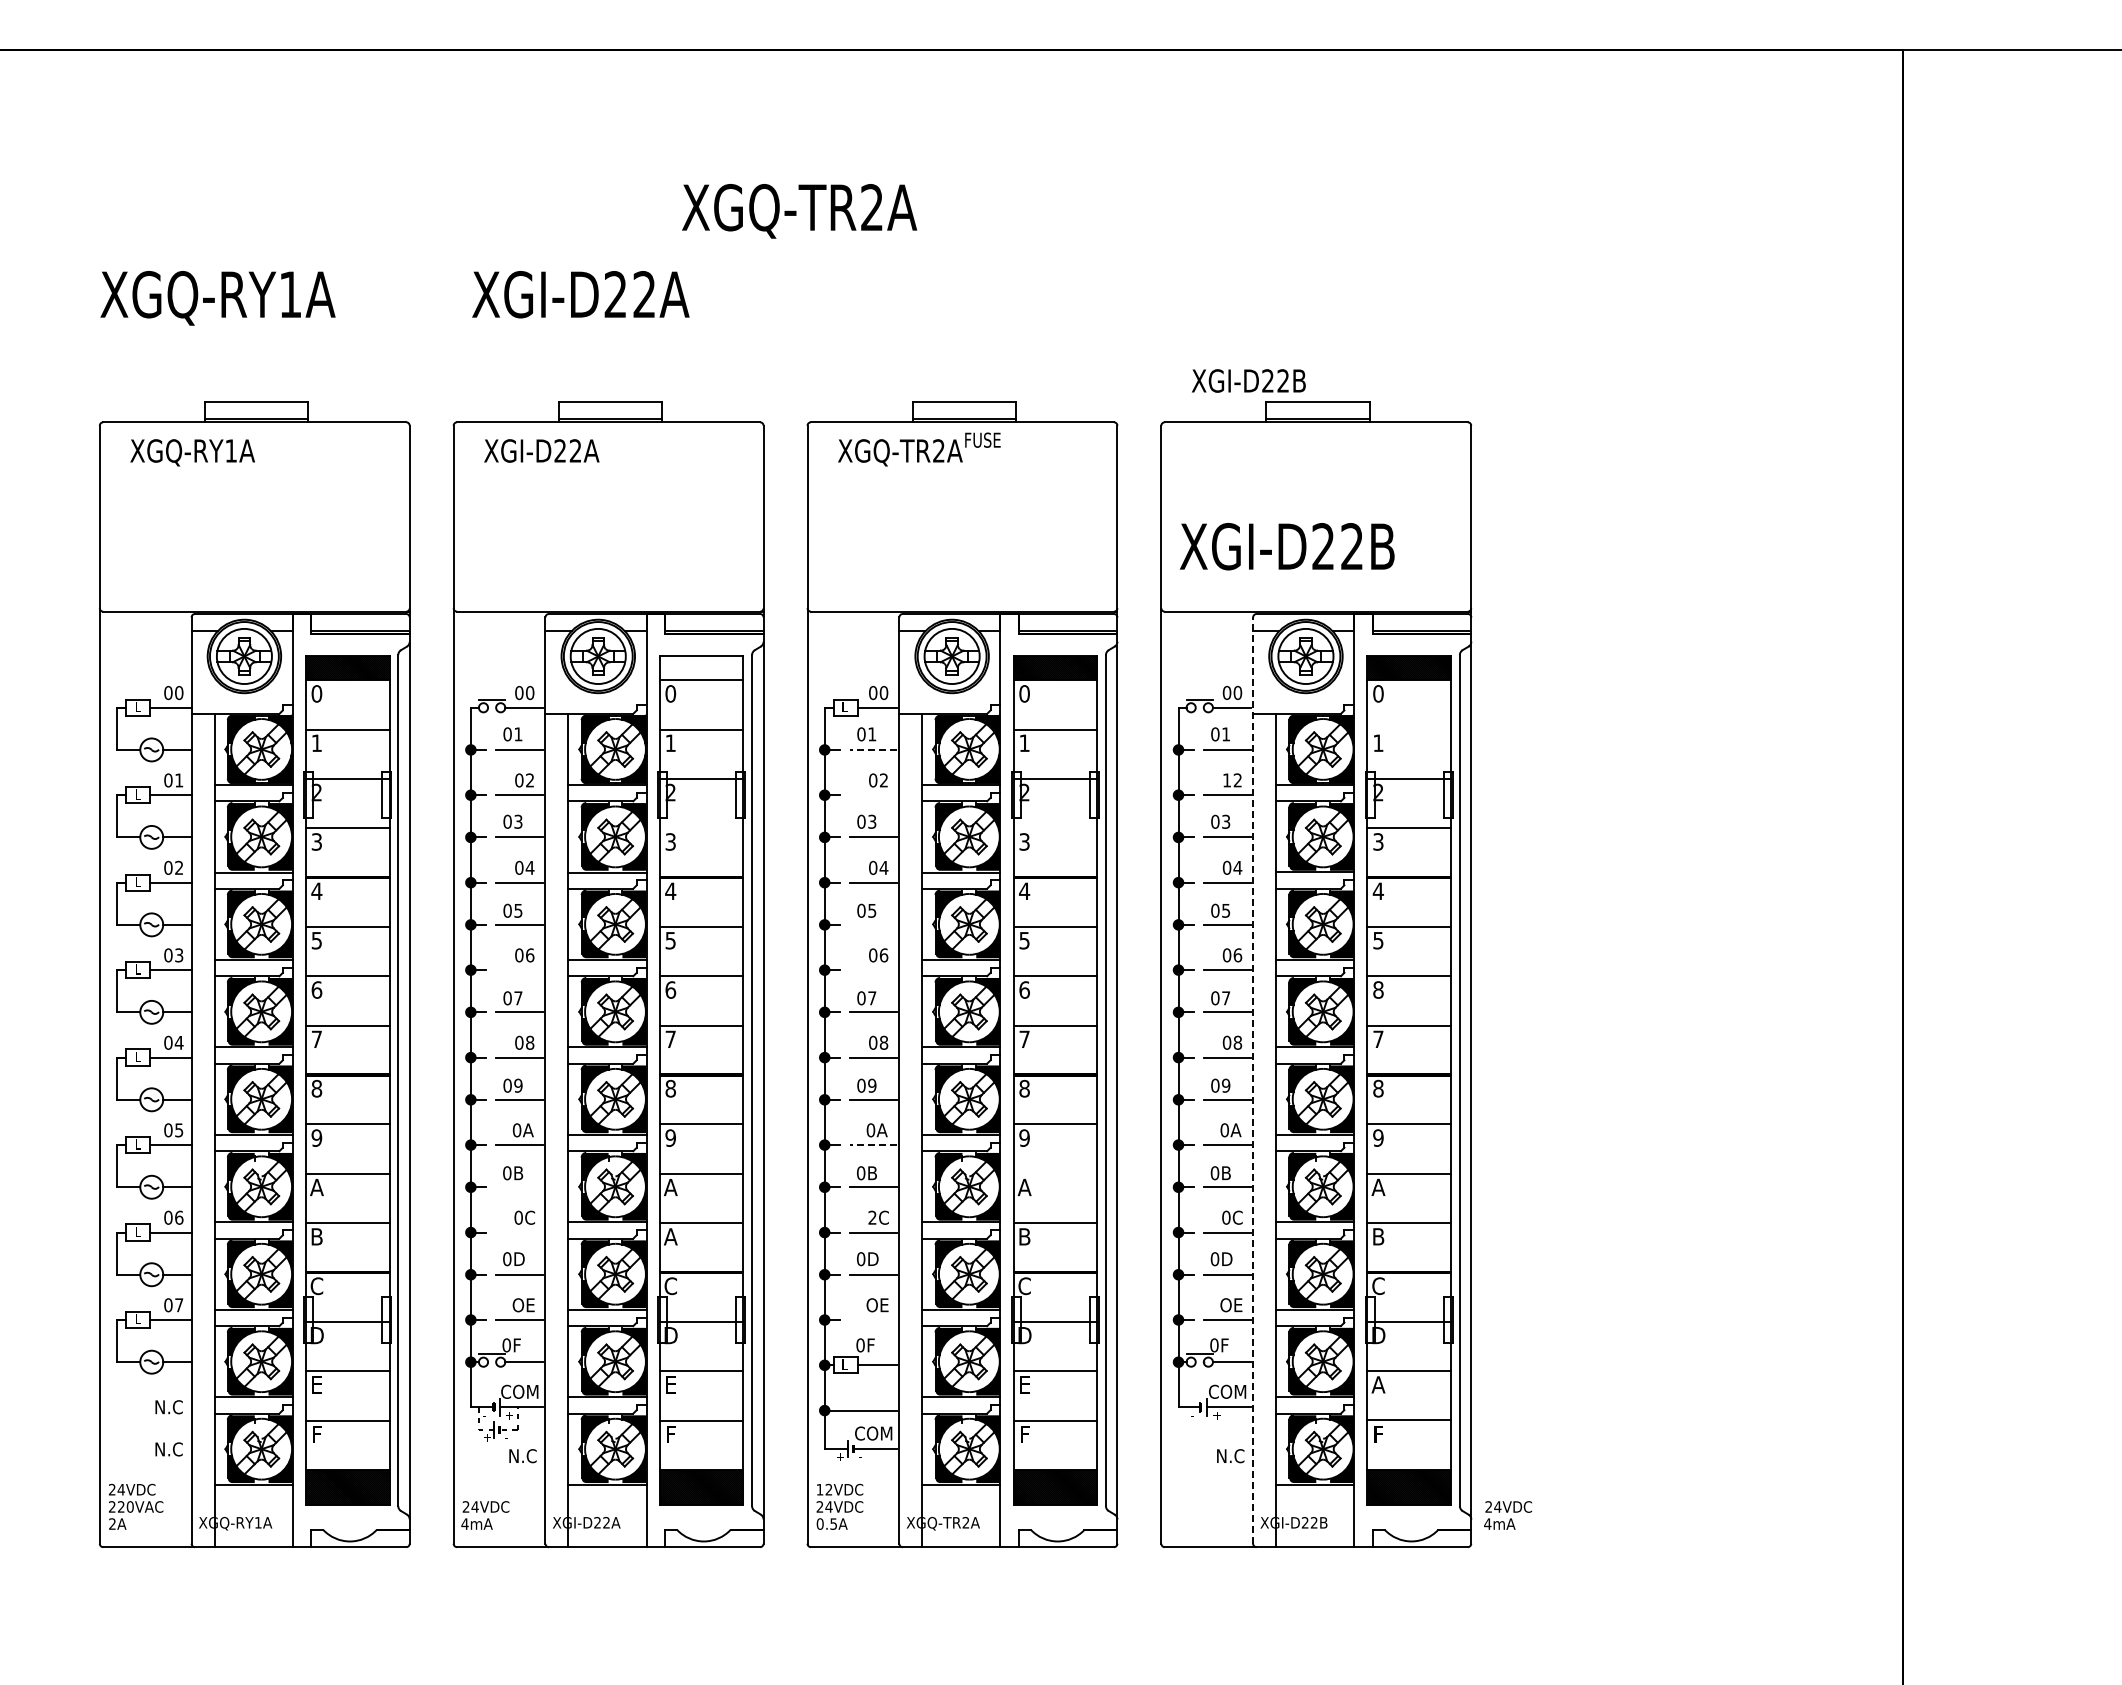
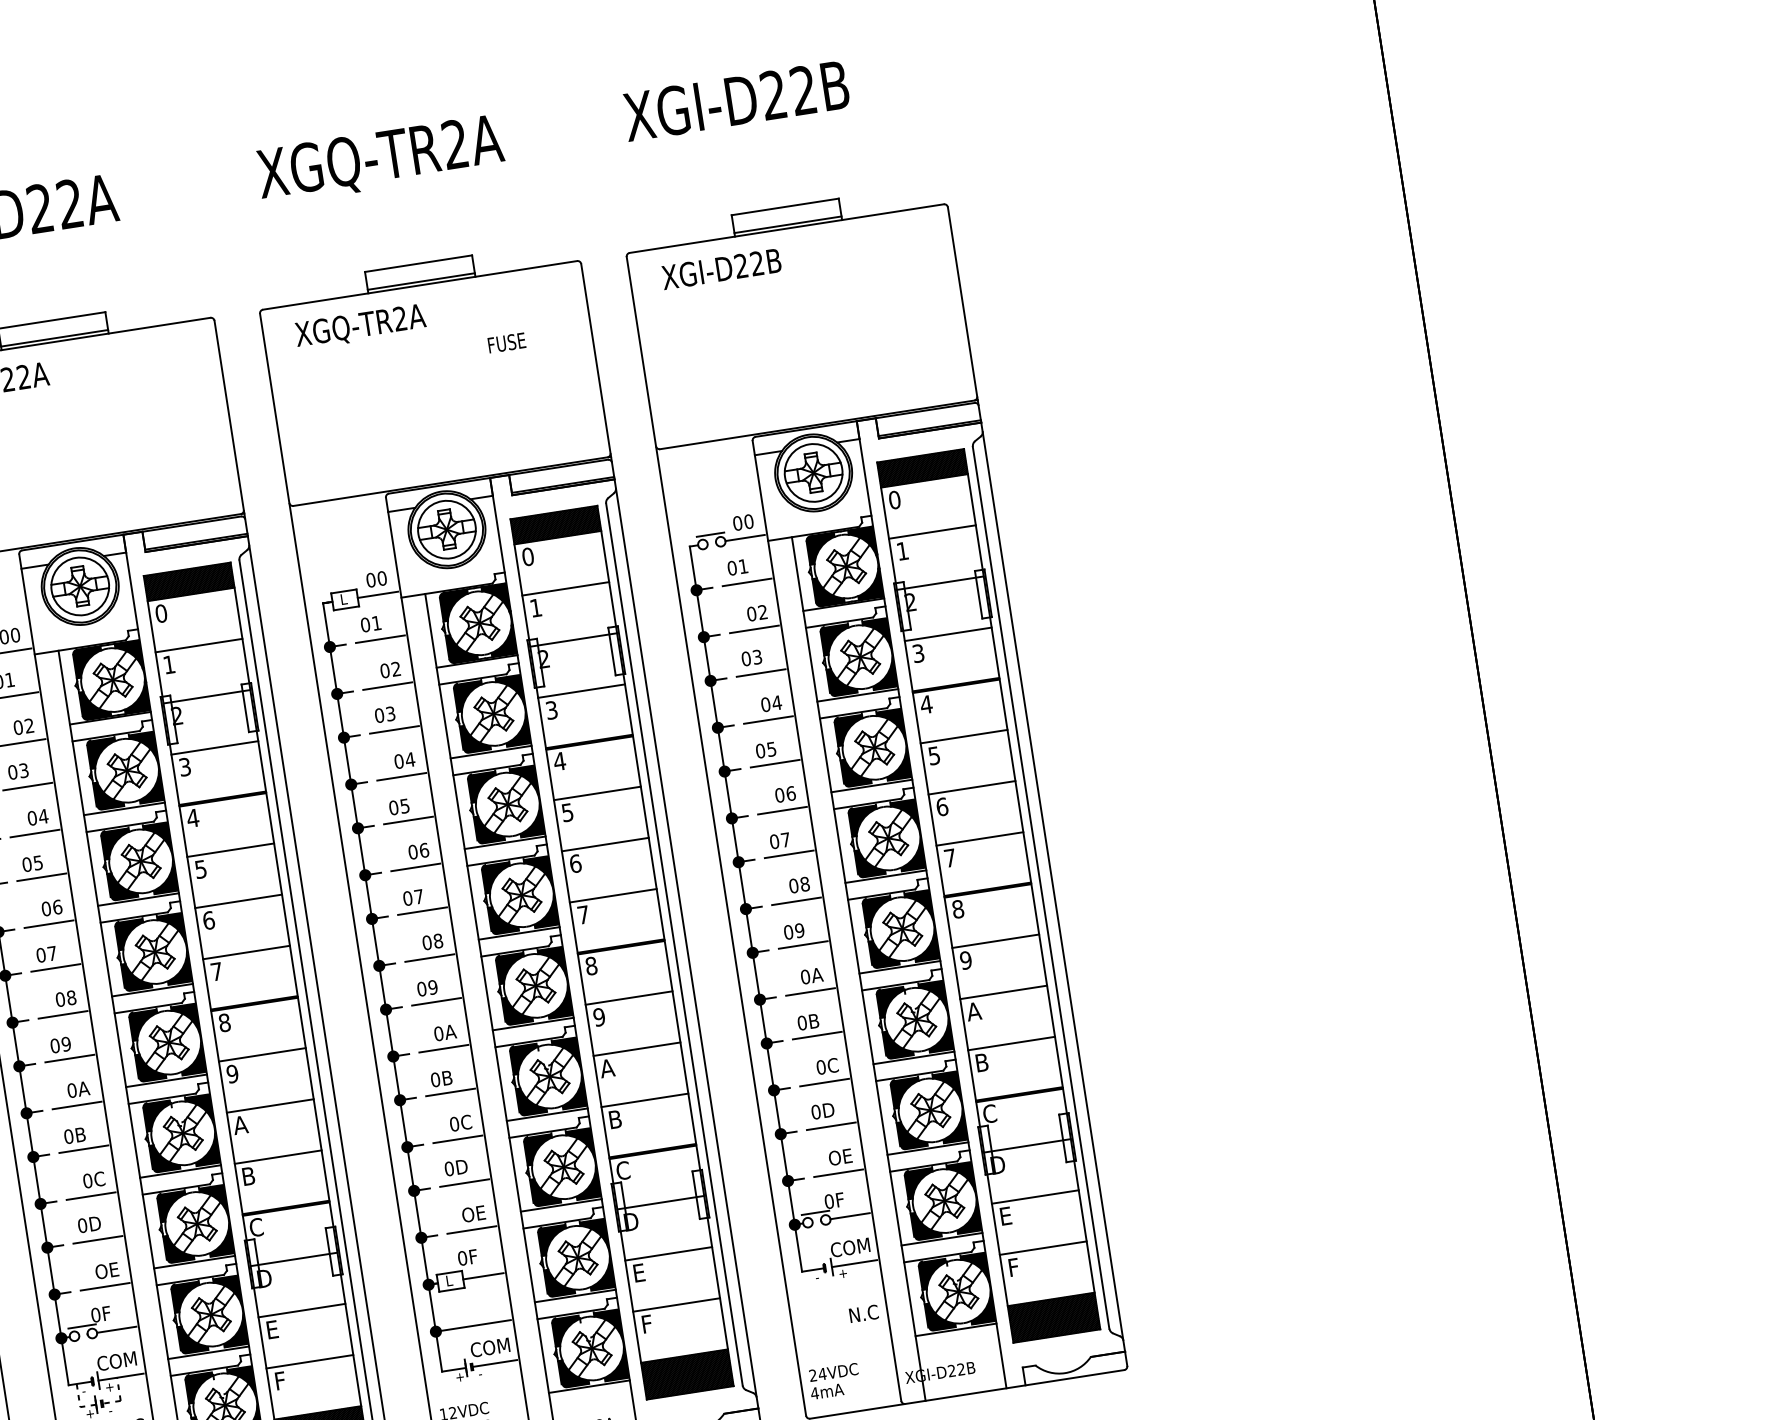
text: (799, 211) -> (380, 160), moved
text: (1248, 380) -> (721, 268), moved
text: (982, 439) -> (506, 342), moved
text: (1287, 546) -> (736, 100), moved
hatch: (701, 667) -> (188, 581), added
line: (1409, 729) -> (932, 532), added
line: (873, 749) -> (380, 638), dashed -> solid
text: (1226, 780) -> (751, 614), 12 -> 02
line: (873, 795) -> (387, 686), added
line: (701, 828) -> (214, 748), added
line: (1055, 828) -> (581, 691), added
line: (873, 924) -> (408, 820), added
line: (519, 970) -> (48, 924), added
line: (873, 970) -> (415, 867), added
text: (1378, 989) -> (942, 806), 8 -> 6
line: (1253, 1080) -> (827, 920), dashed -> solid
line: (873, 1145) -> (443, 1049), dashed -> solid
line: (1055, 1173) -> (637, 1048), added
line: (519, 1187) -> (83, 1149), added
text: (872, 1217) -> (454, 1123), 2C -> 0C
line: (519, 1232) -> (91, 1196), added
text: (670, 1236) -> (248, 1176), A -> B
line: (873, 1320) -> (472, 1230), added
text: (1378, 1384) -> (1005, 1215), A -> E
text: (1507, 1515) -> (833, 1381), moved

